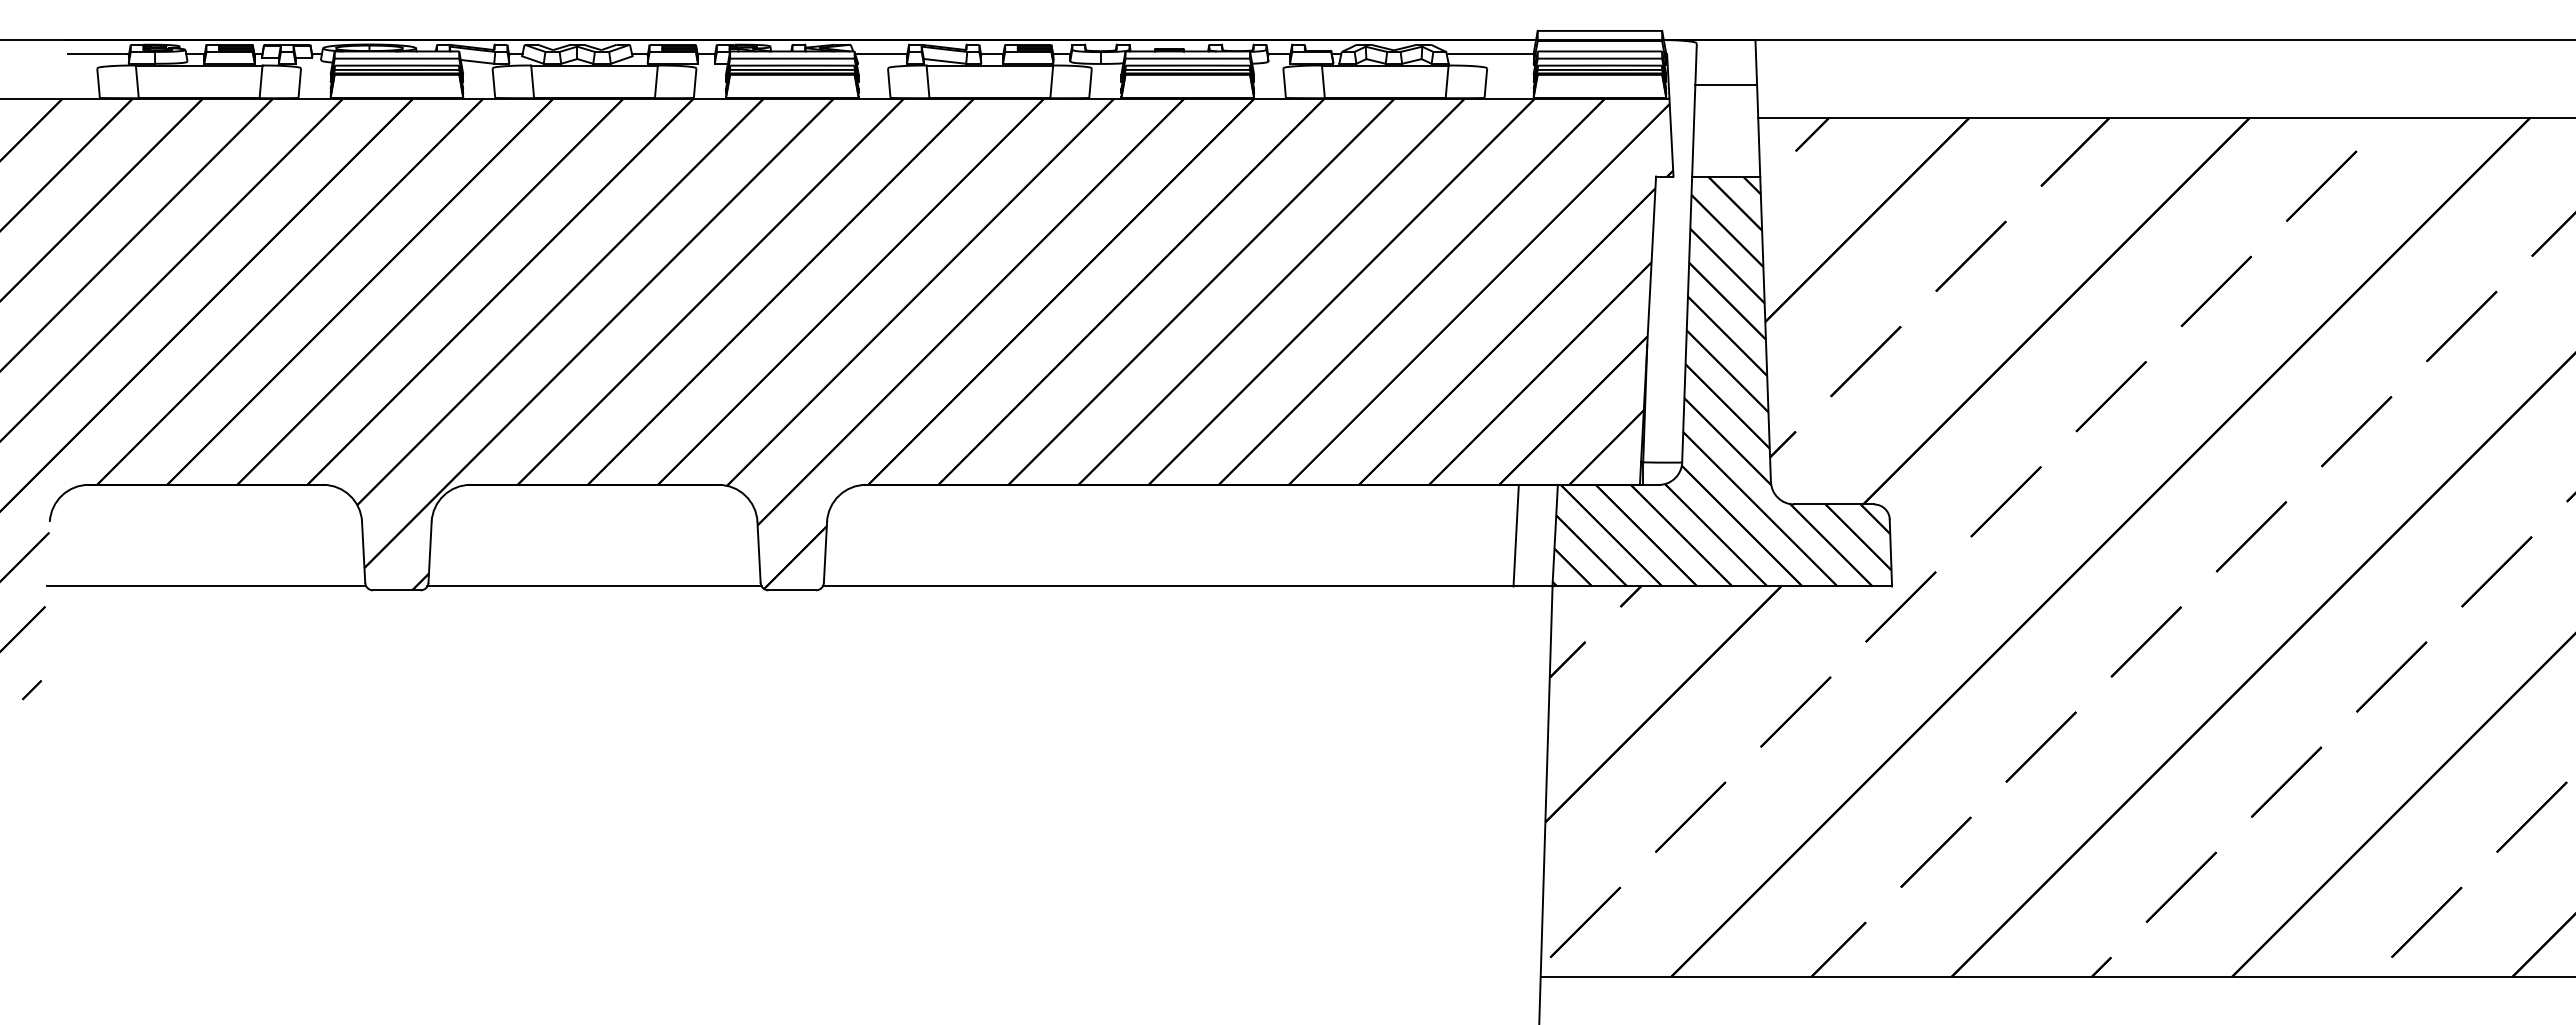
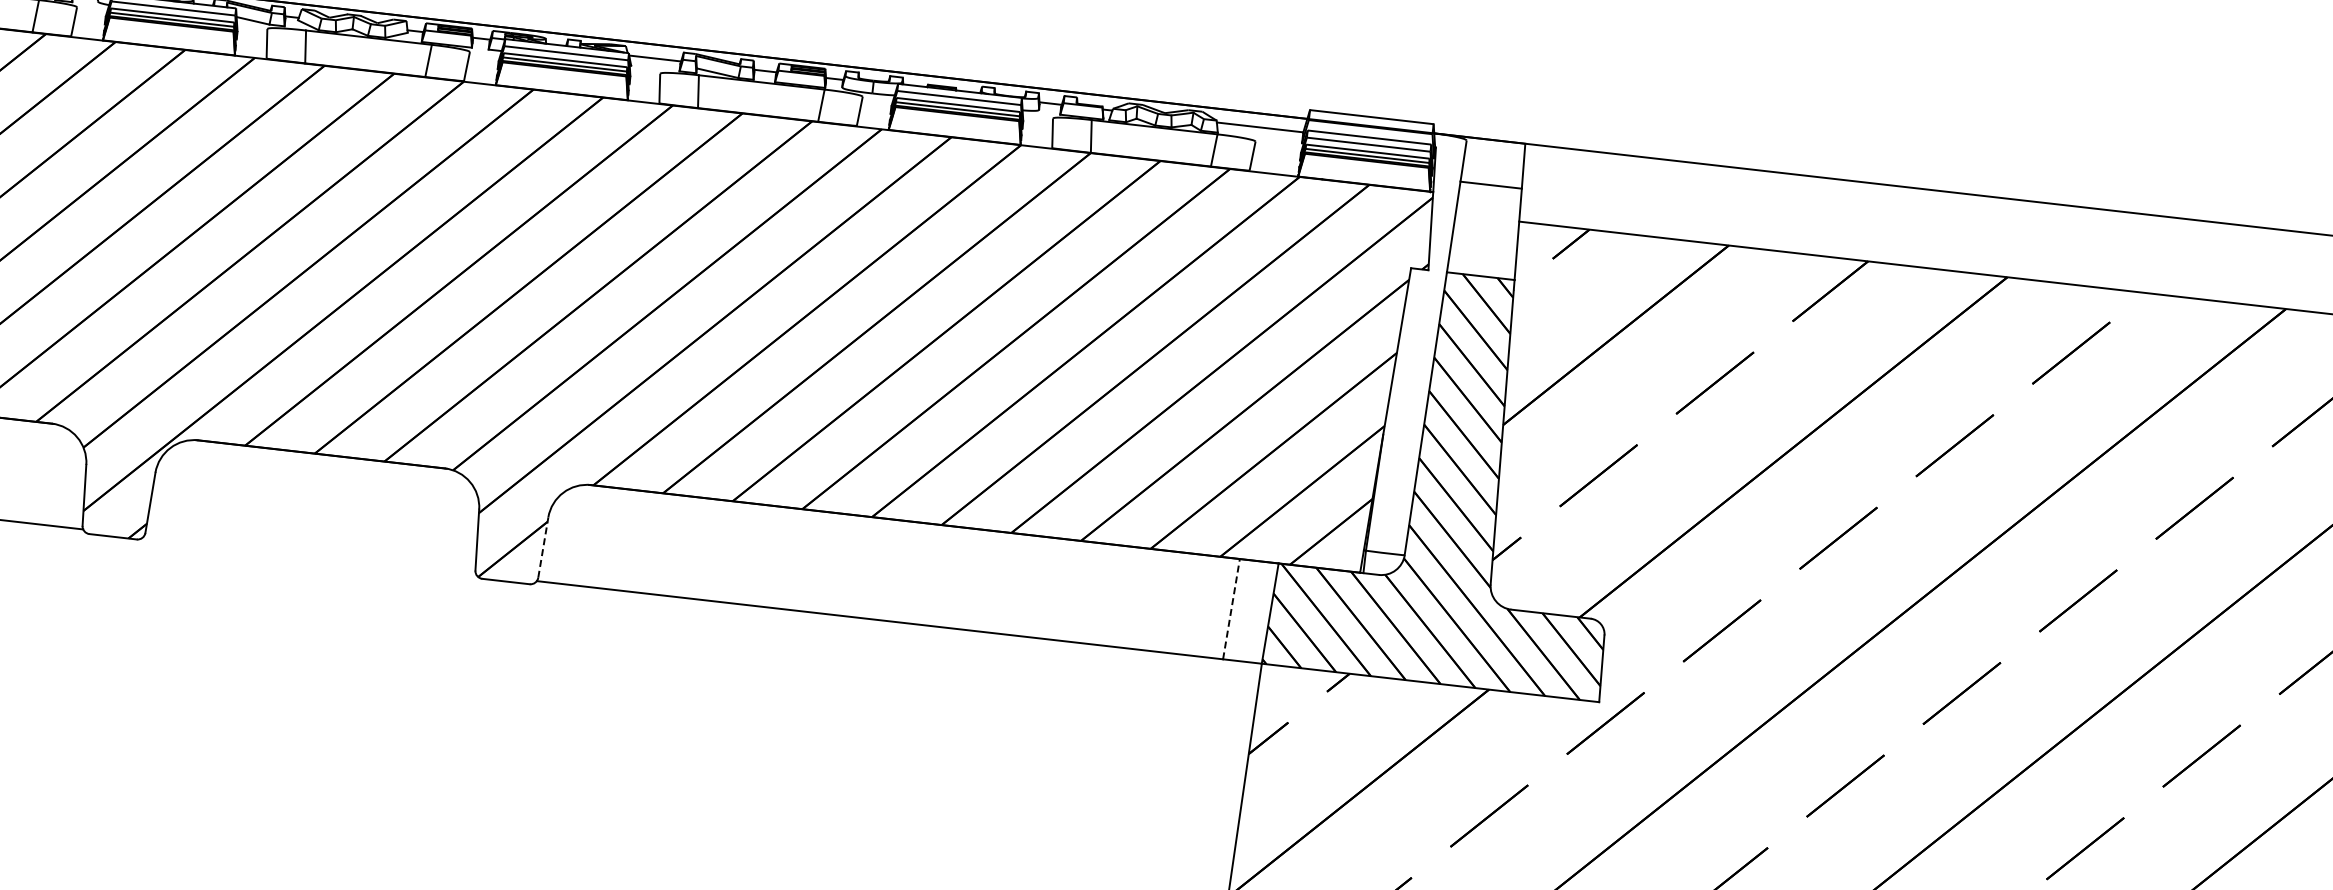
line: (1516, 535) -> (1231, 609), solid -> dashed
line: (825, 552) -> (543, 547), solid -> dashed
line: (594, 586) -> (309, 555), removed

